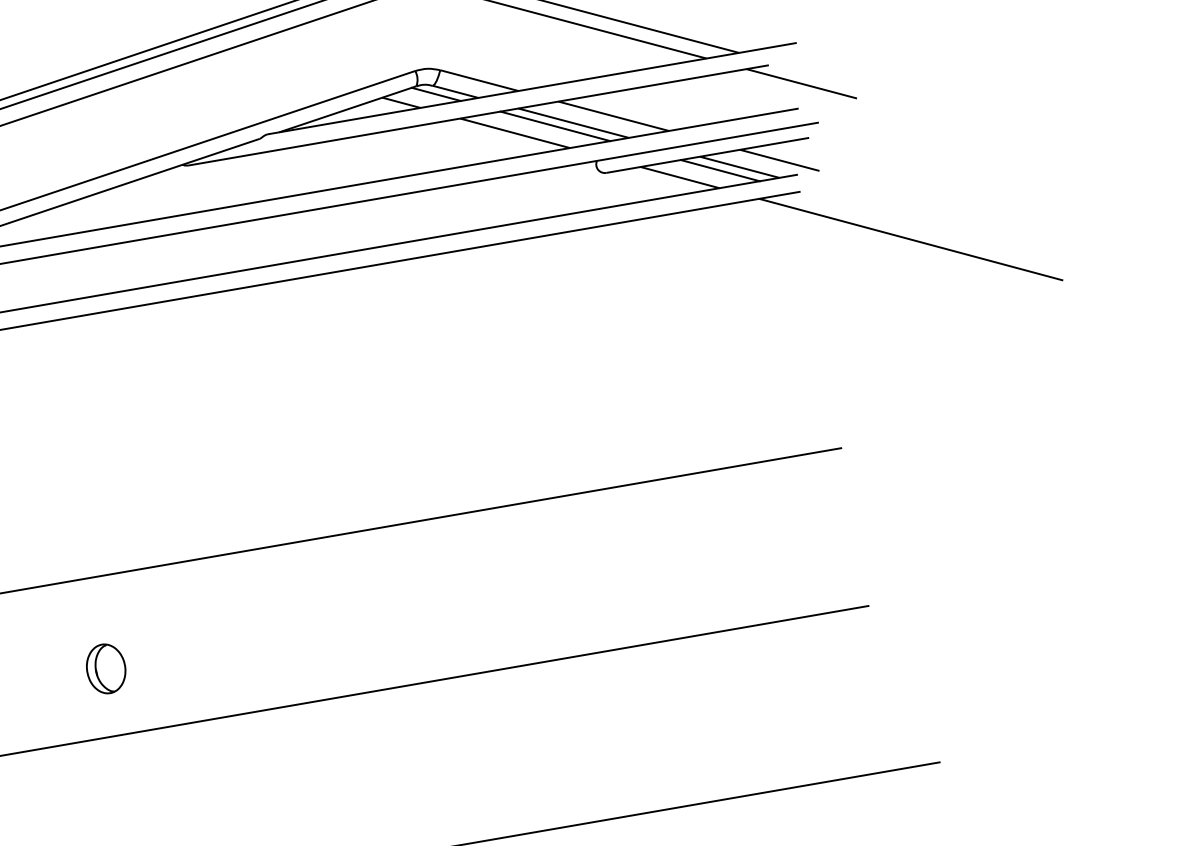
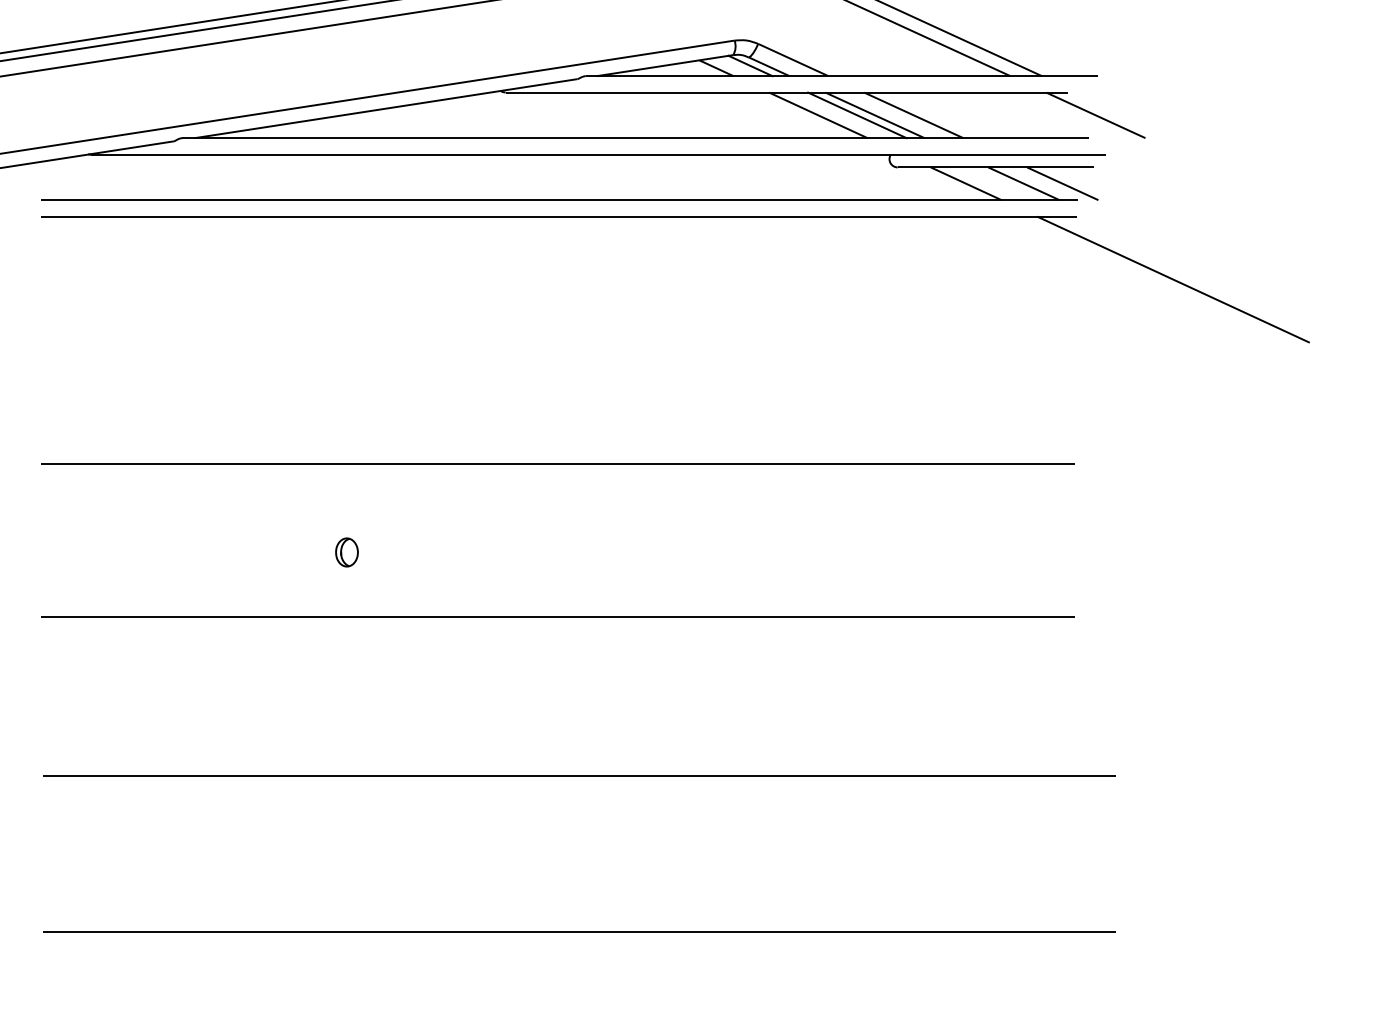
line: (719, 170) -> (1004, 183), removed
part: (105, 669) -> (346, 552), size x0.6

